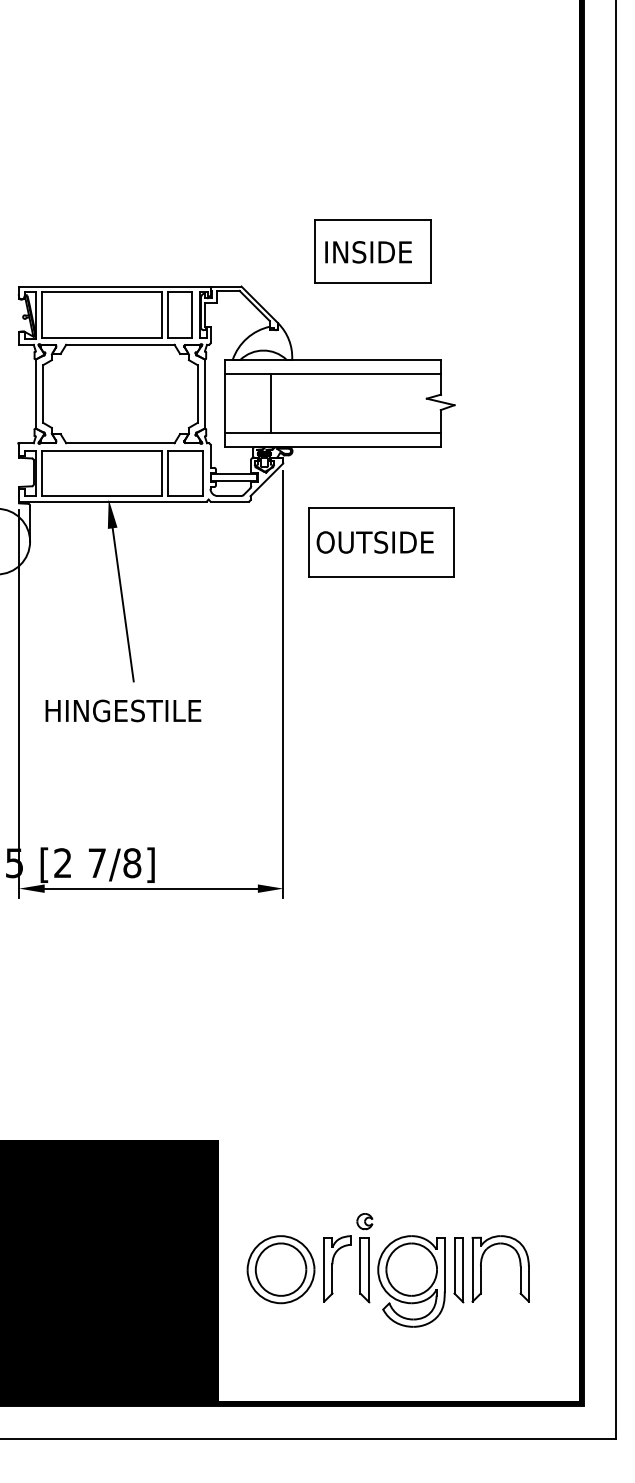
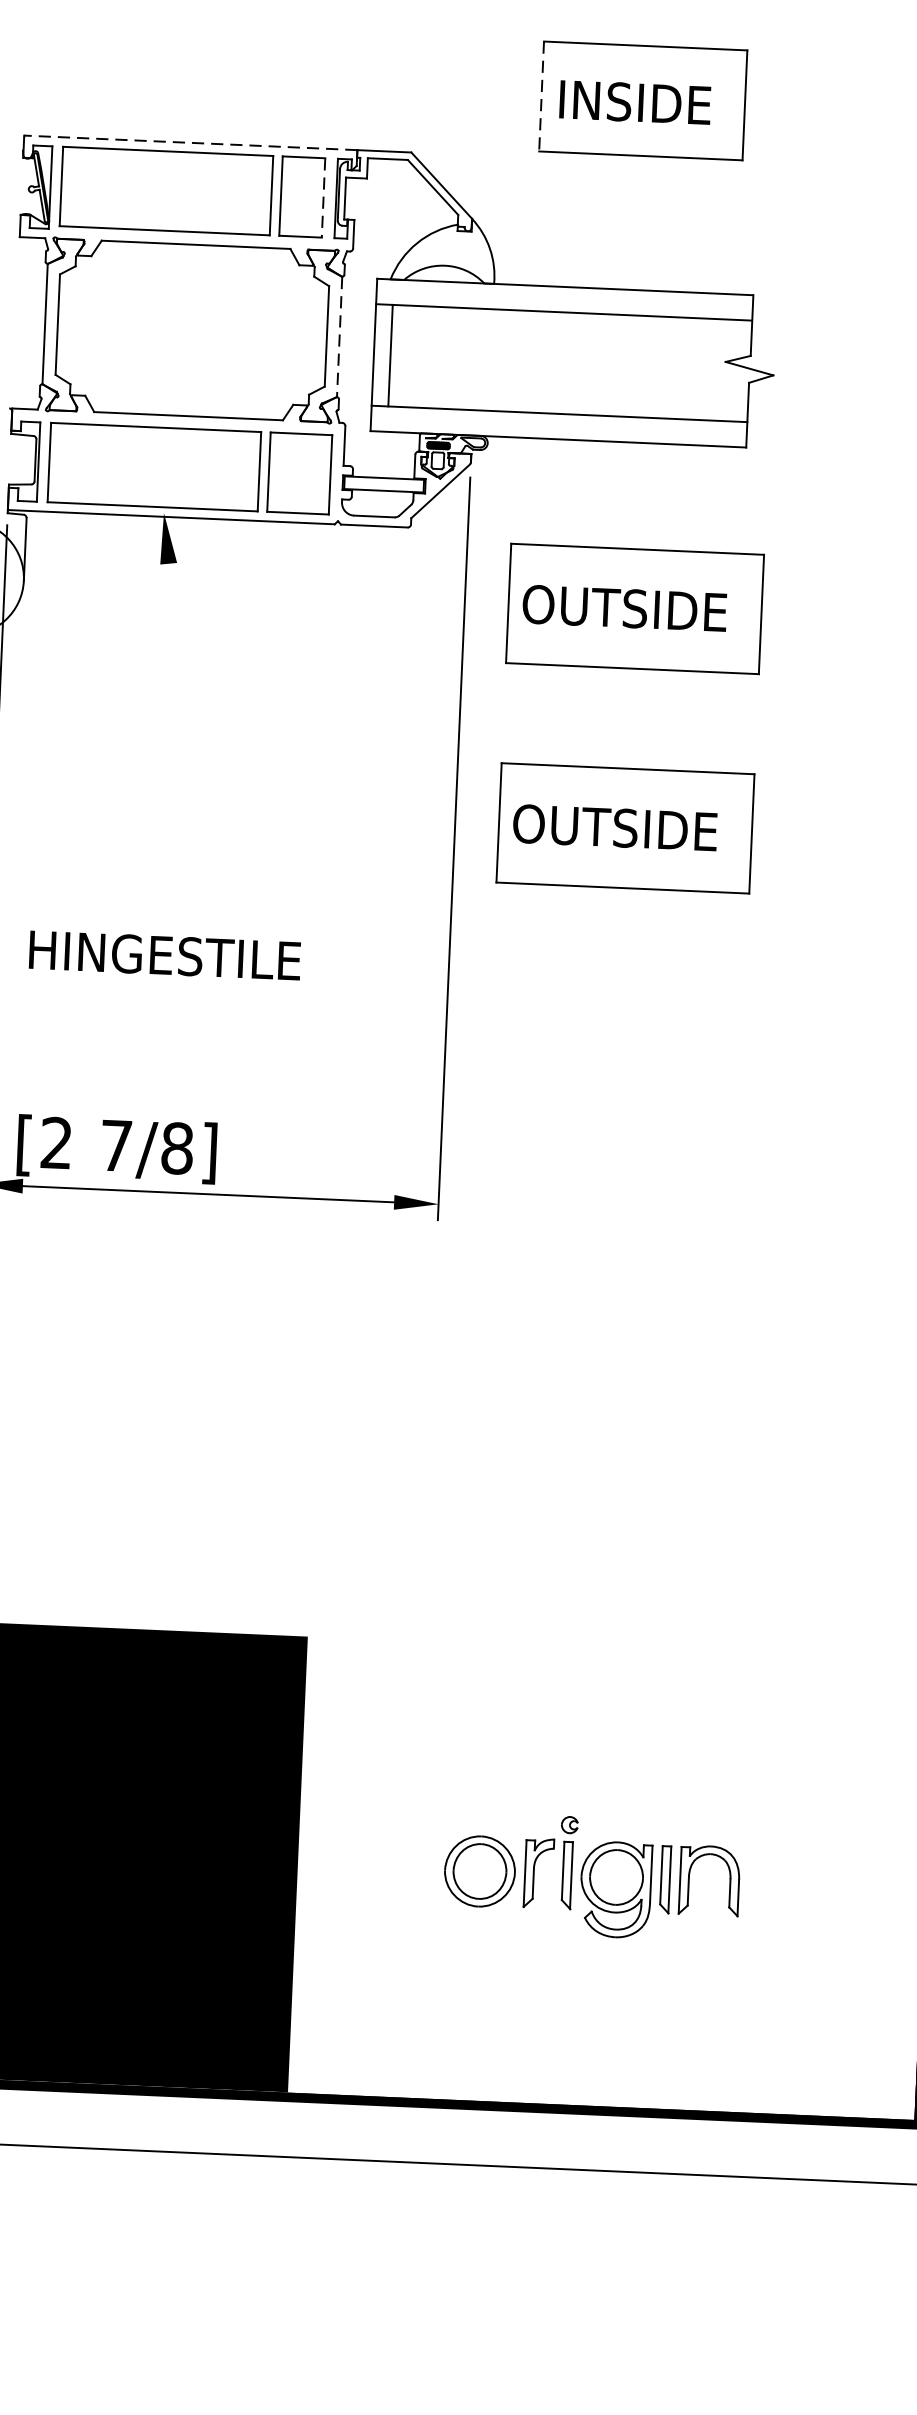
line: (314, 251) -> (541, 97), solid -> dashed
line: (114, 286) -> (190, 142), solid -> dashed
line: (192, 314) -> (323, 197), solid -> dashed
line: (204, 394) -> (338, 337), solid -> dashed
line: (270, 403) -> (390, 355), moved
line: (122, 604) -> (179, 697), removed
part: (381, 668) -> (626, 828), added
text: (123, 710) -> (165, 954), moved
part: (387, 1270) -> (590, 1877), size x0.6

